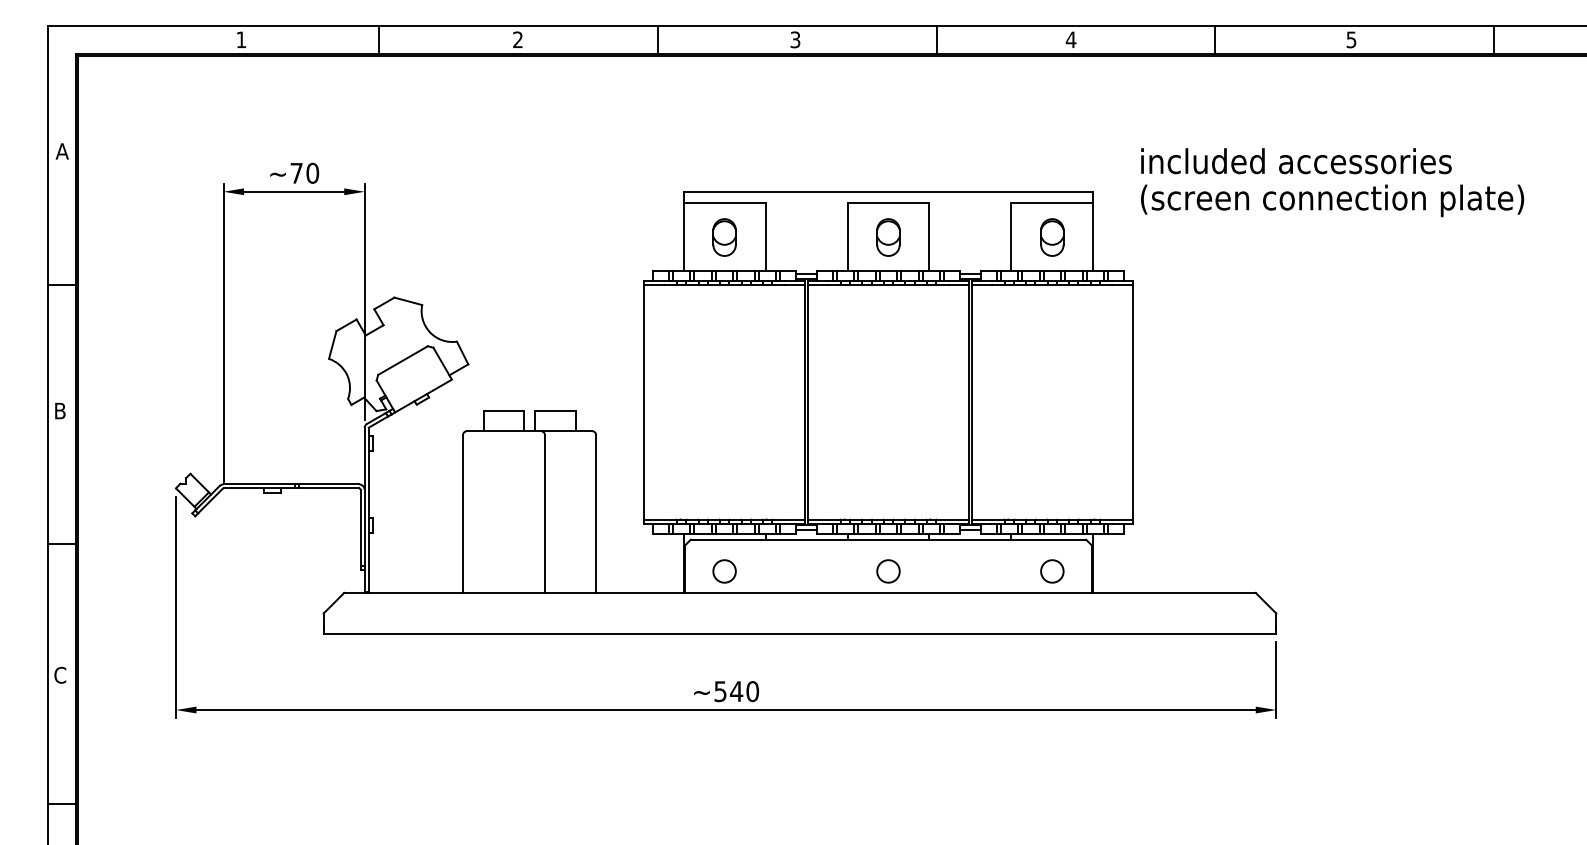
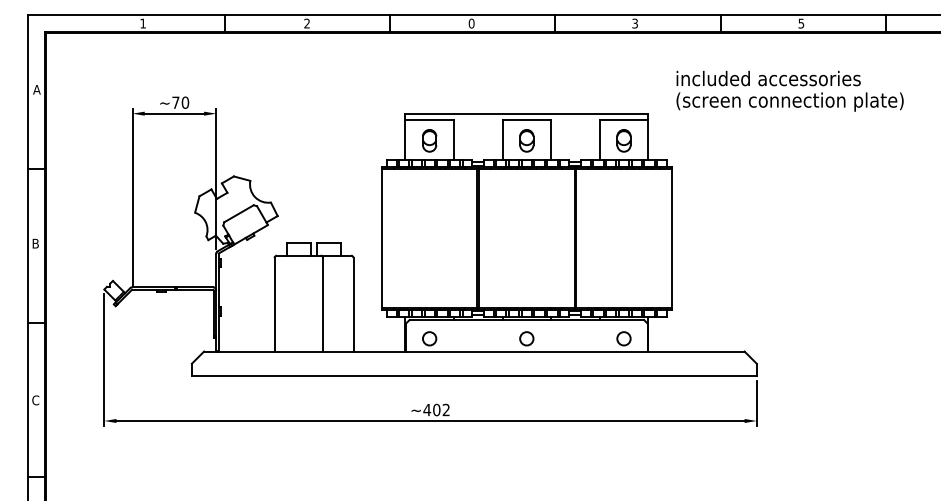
text: (795, 39) -> (471, 23), 3 -> 0
text: (1071, 39) -> (635, 23), 4 -> 3
text: (1331, 181) -> (789, 90), moved
text: (736, 690) -> (436, 409), ~540 -> ~402

